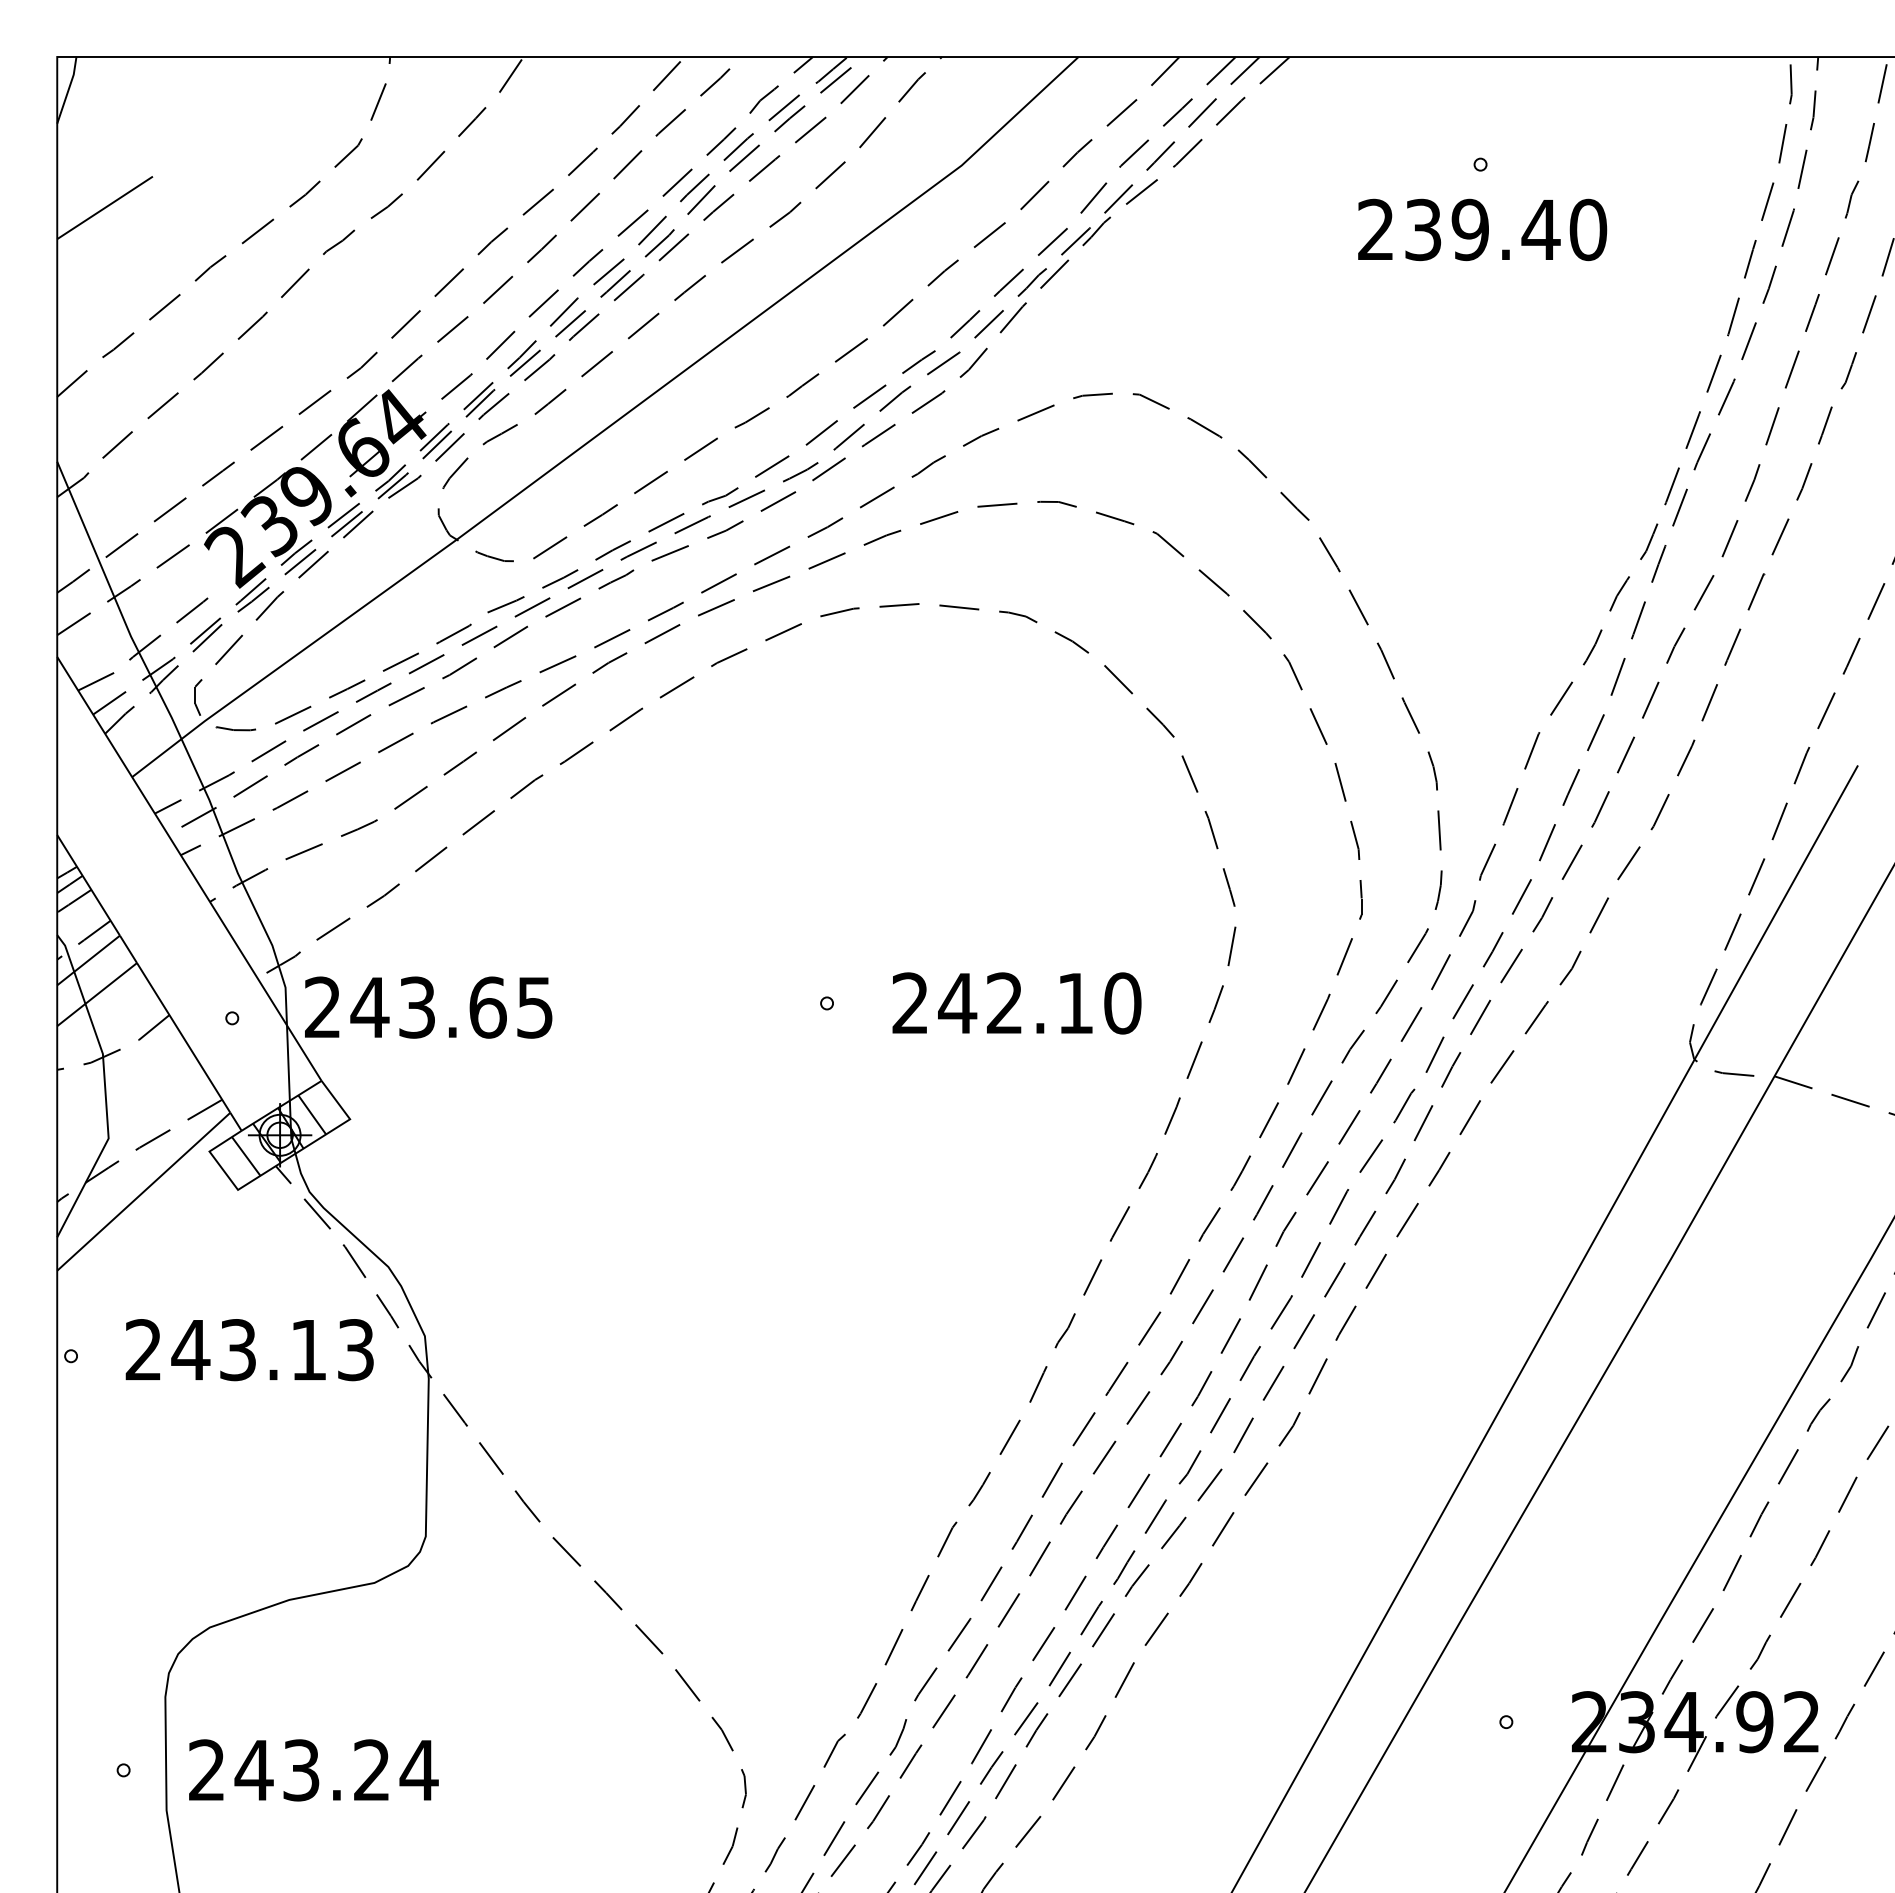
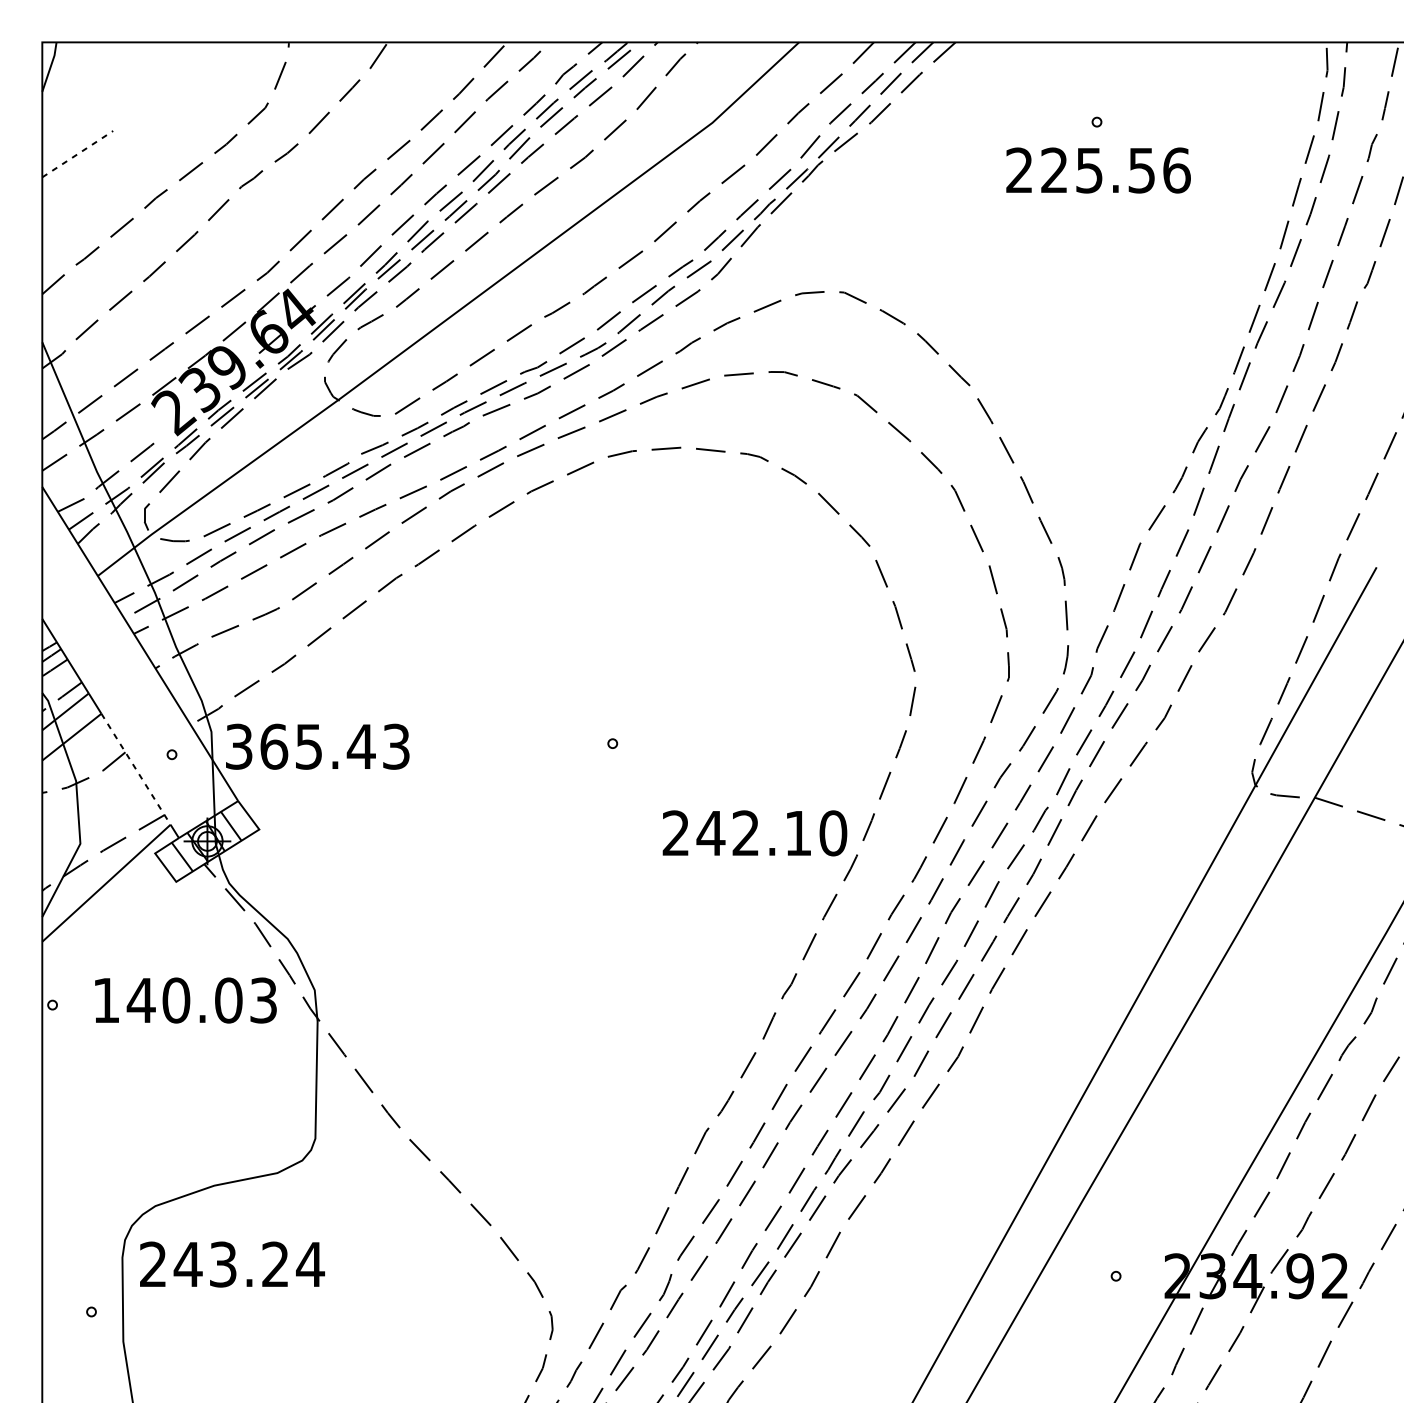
line: (105, 207) -> (78, 153), solid -> dashed
text: (1506, 229) -> (1116, 170), 239.40 -> 225.56
text: (1016, 1003) -> (754, 833), moved
text: (428, 1007) -> (317, 746), 243.65 -> 365.43
line: (183, 1038) -> (135, 769), solid -> dashed
text: (226, 1350) -> (167, 1000), 243.13 -> 140.03
text: (313, 1770) -> (232, 1264), moved

